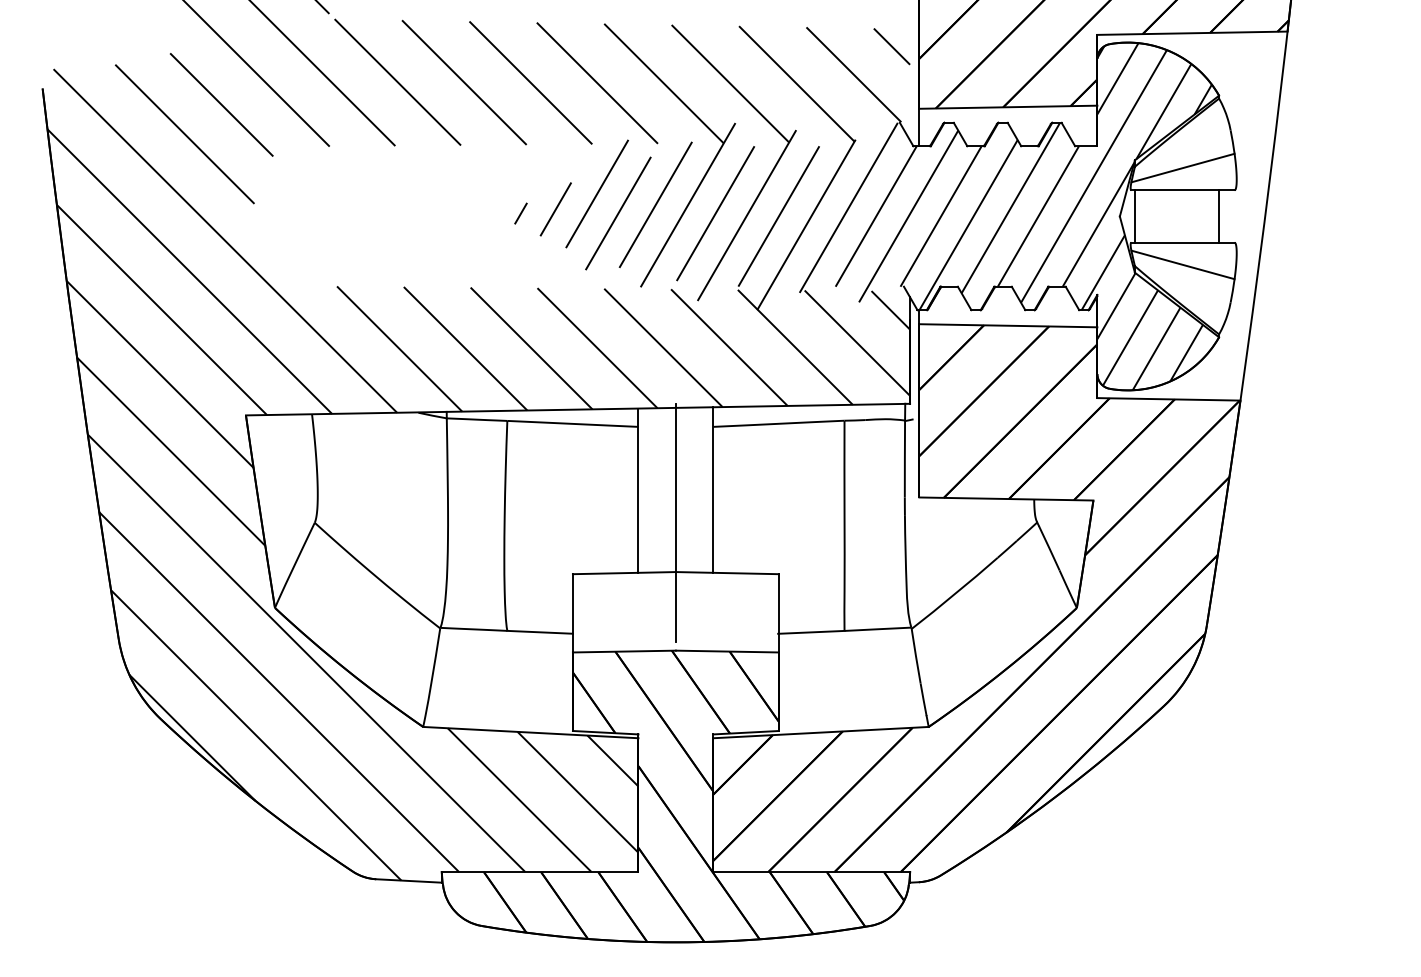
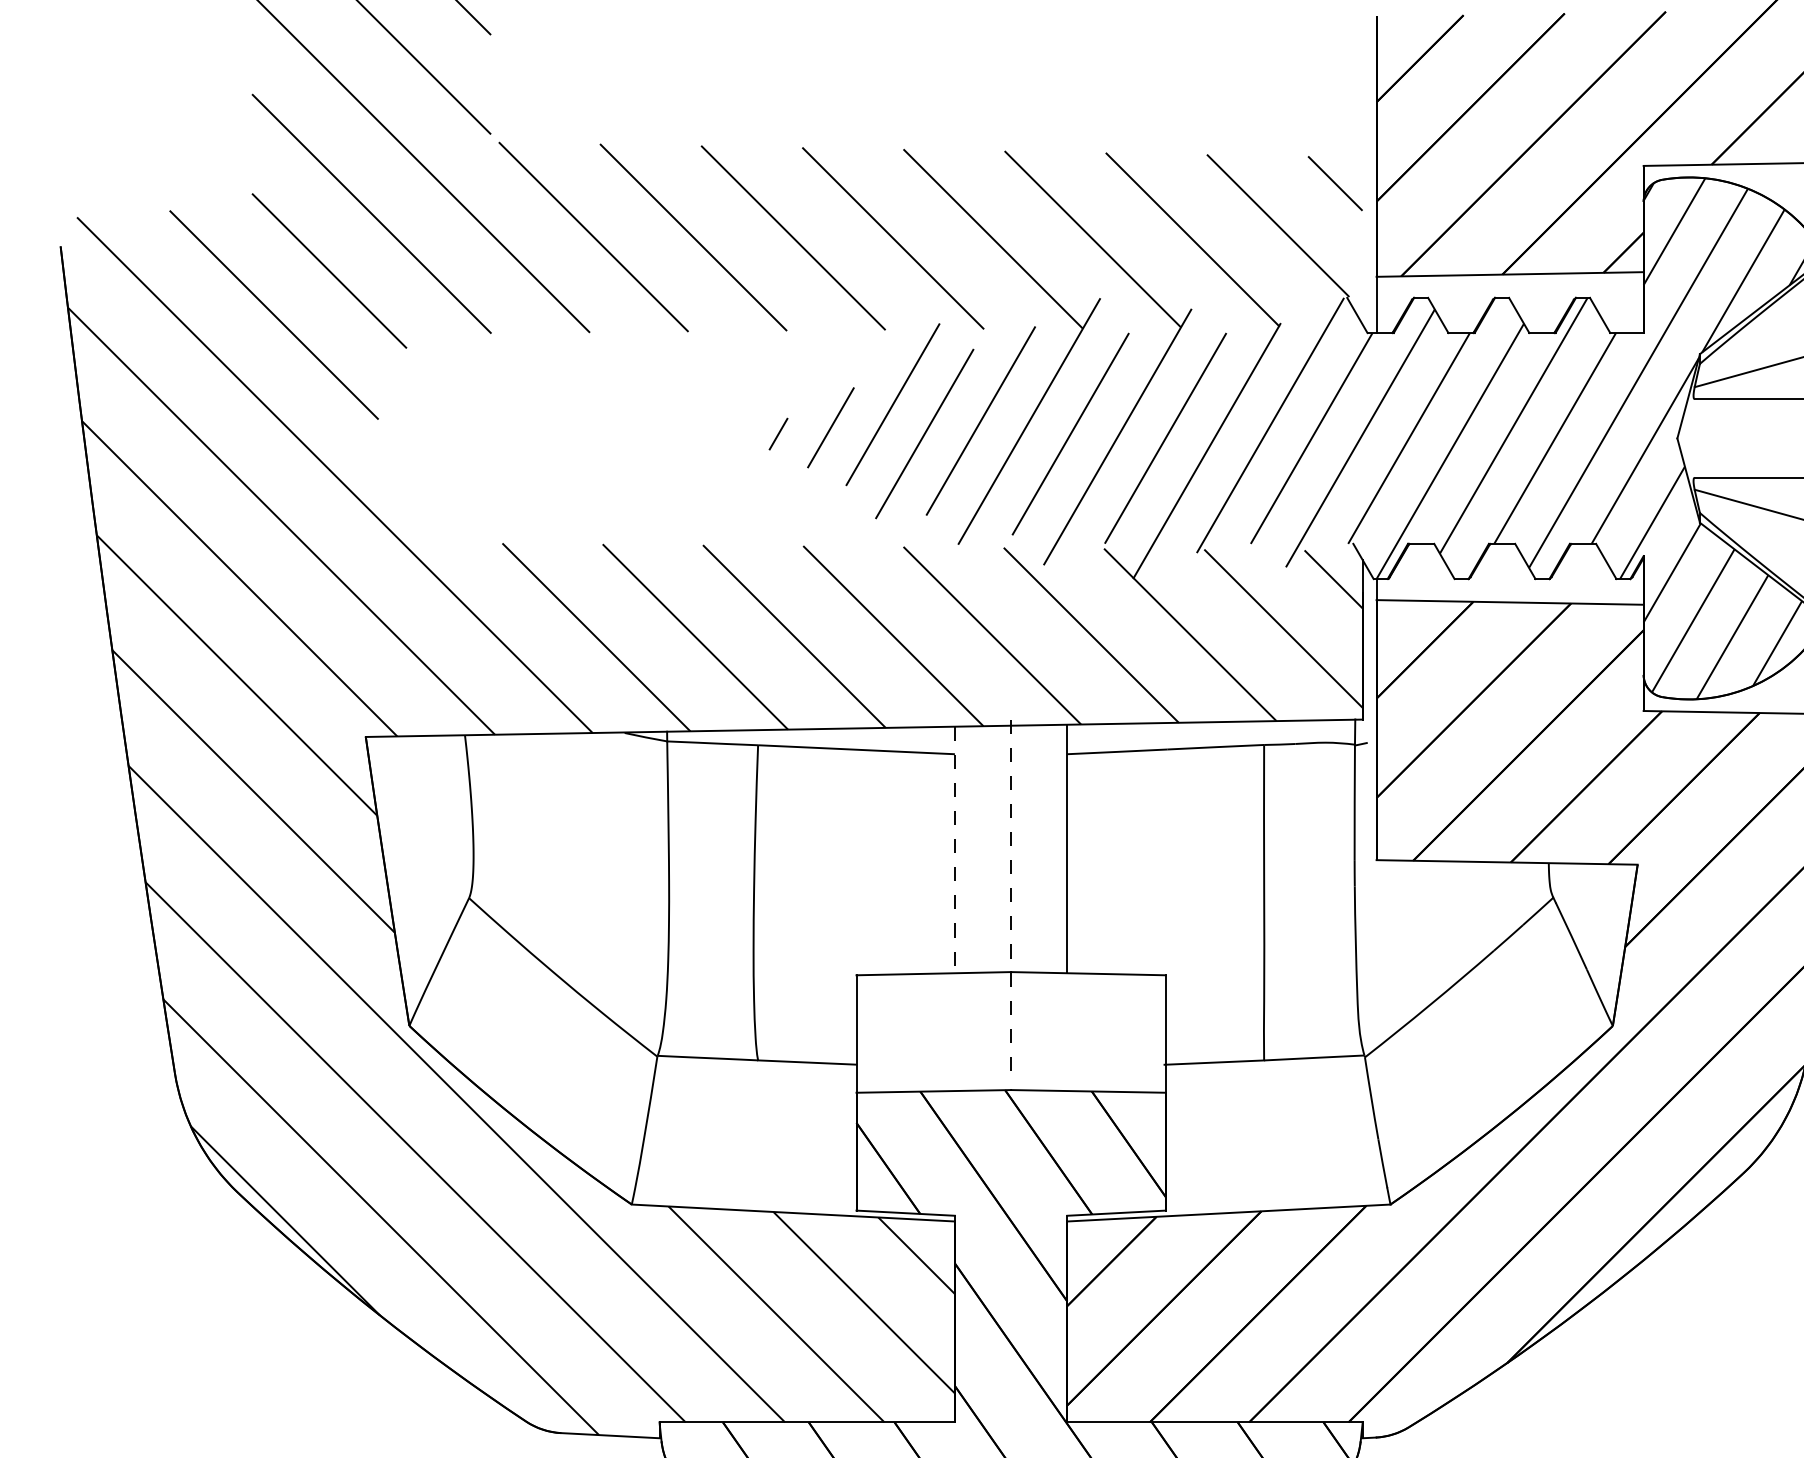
line: (1134, 216) -> (1699, 438), removed
line: (638, 491) -> (954, 851), solid -> dashed
line: (675, 523) -> (1010, 899), solid -> dashed

